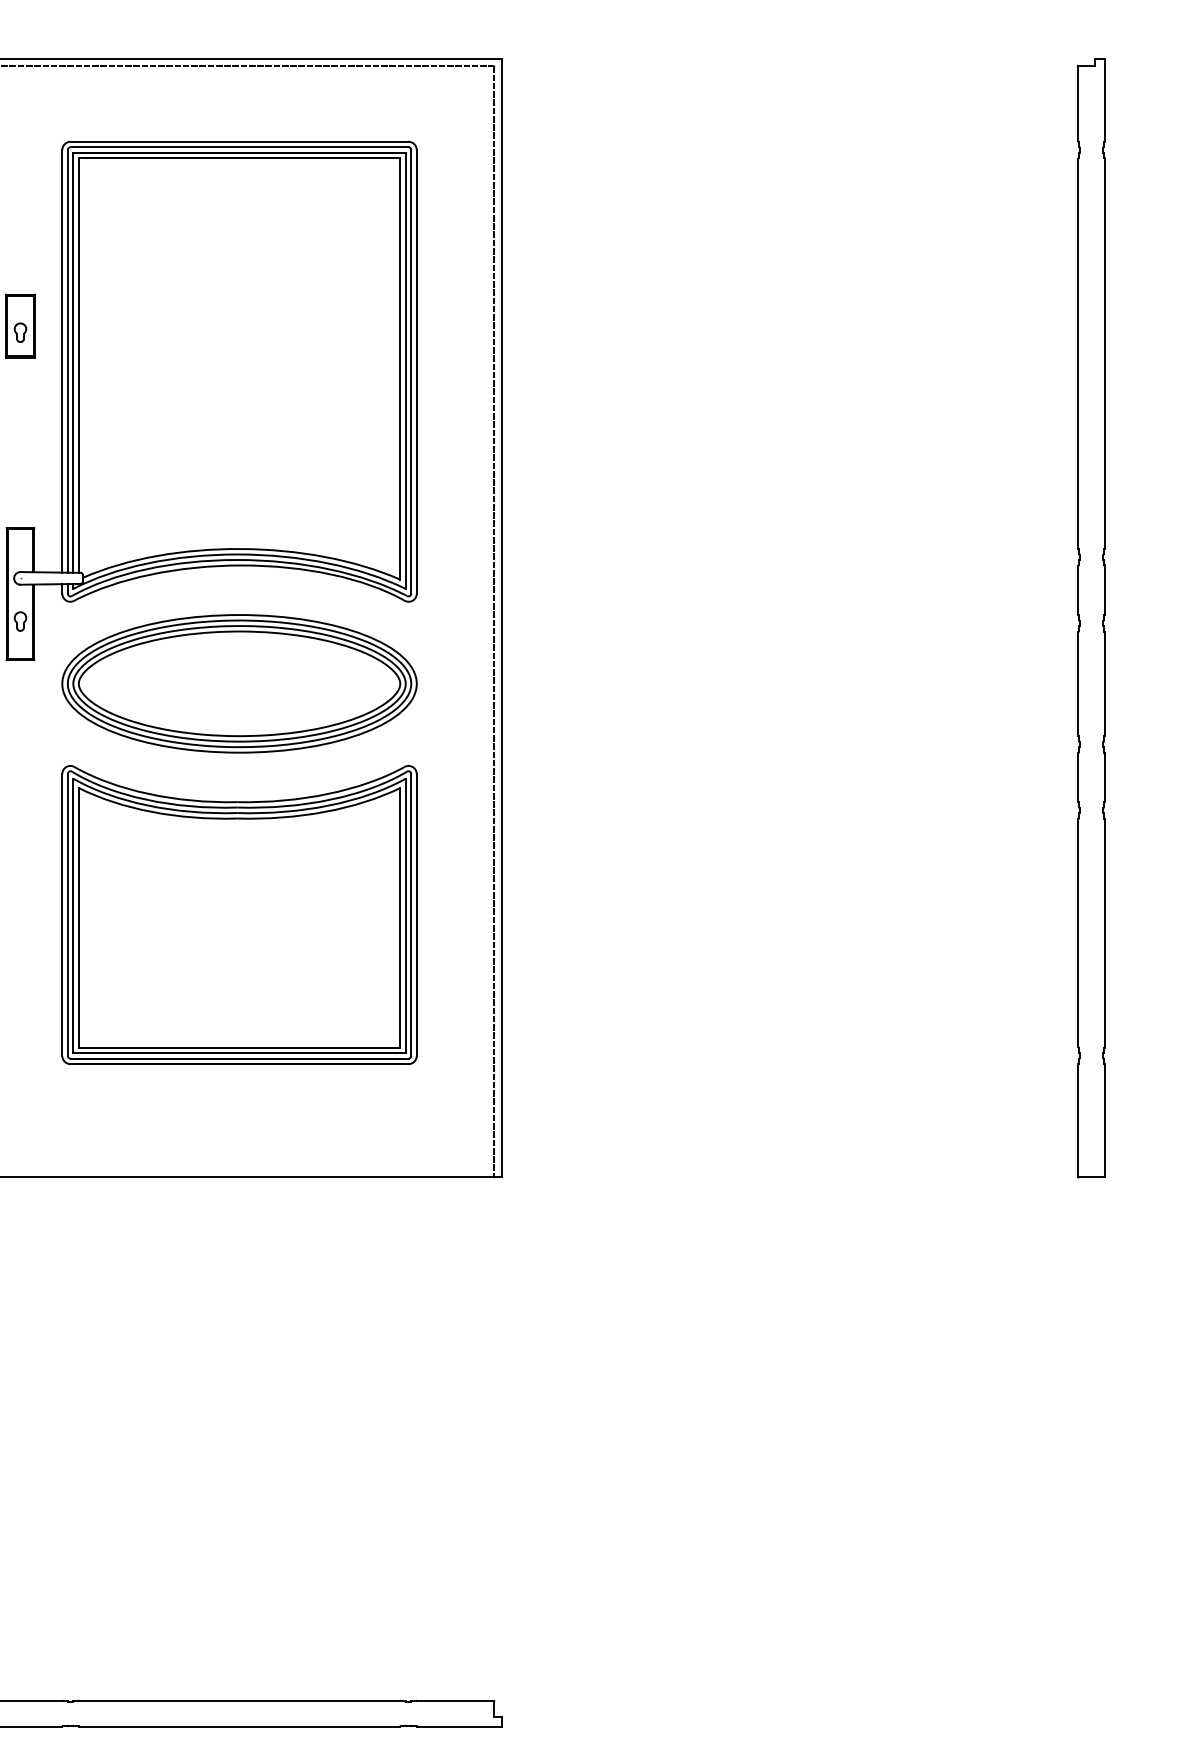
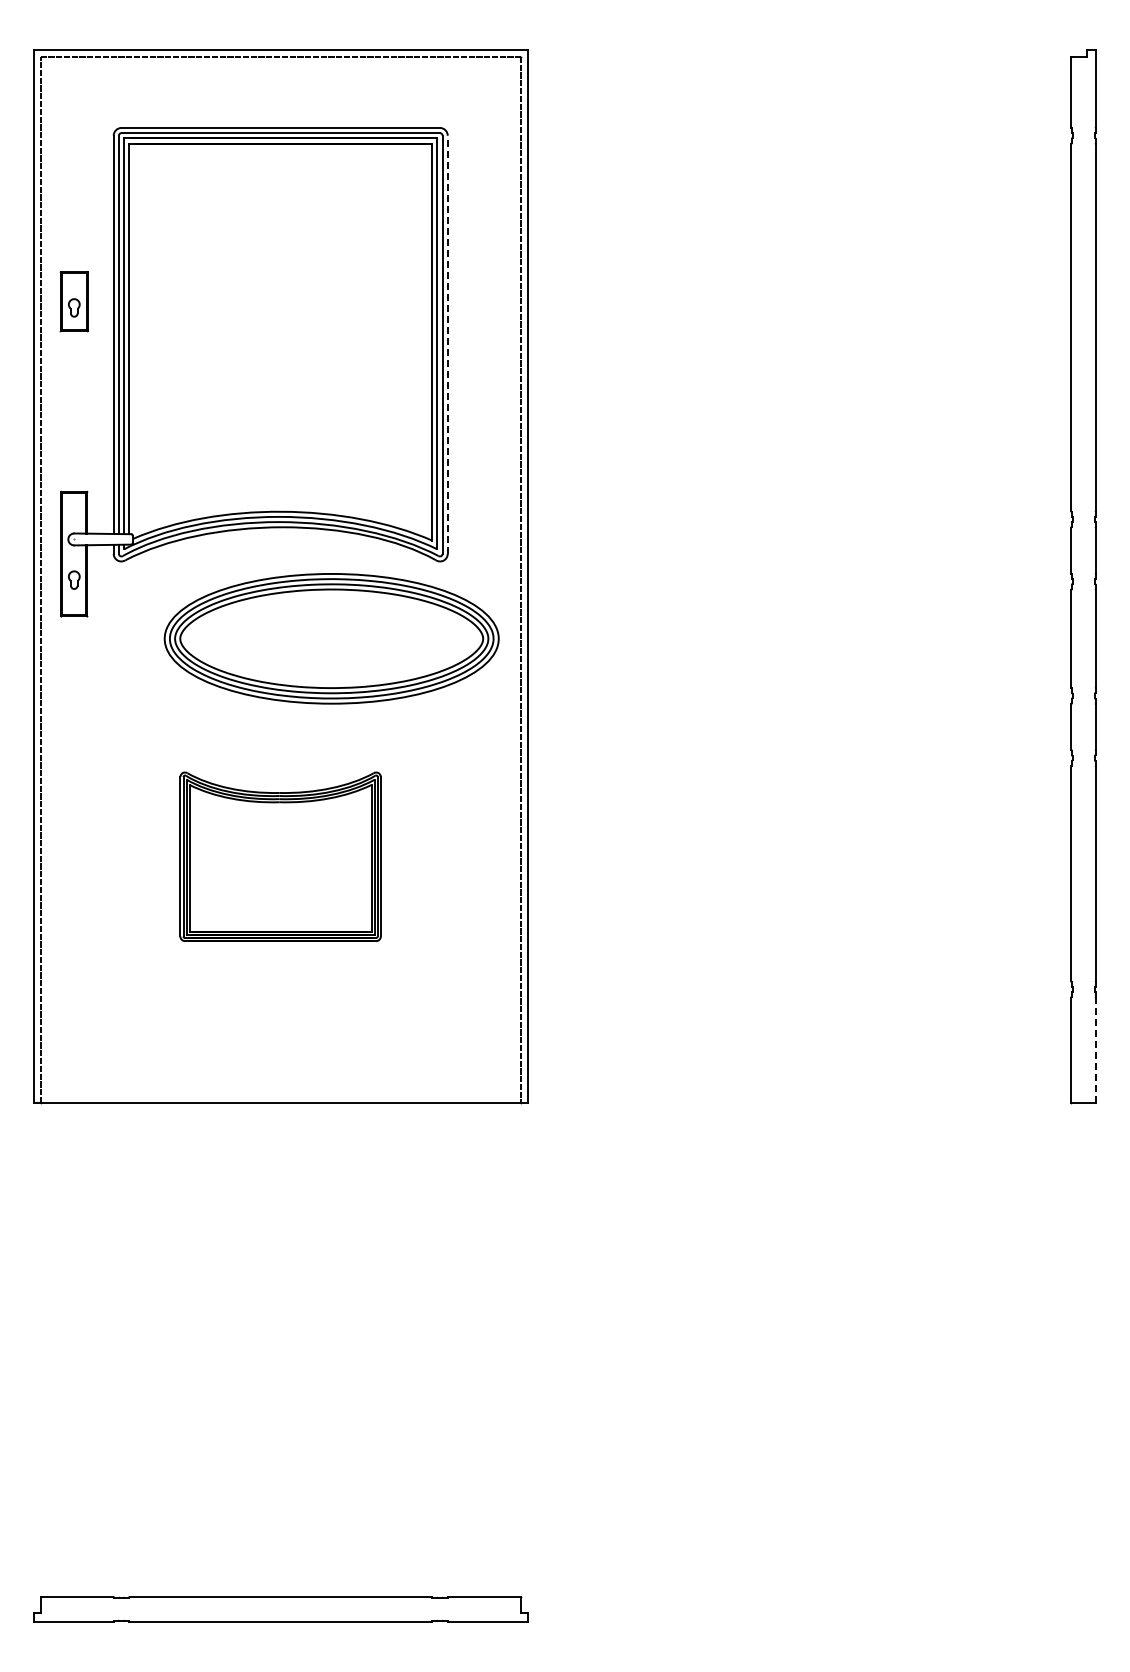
line: (416, 371) -> (447, 344), solid -> dashed
part: (239, 683) -> (331, 638), moved
part: (239, 914) -> (280, 856), size x0.6
line: (1105, 1120) -> (1096, 1050), solid -> dashed

